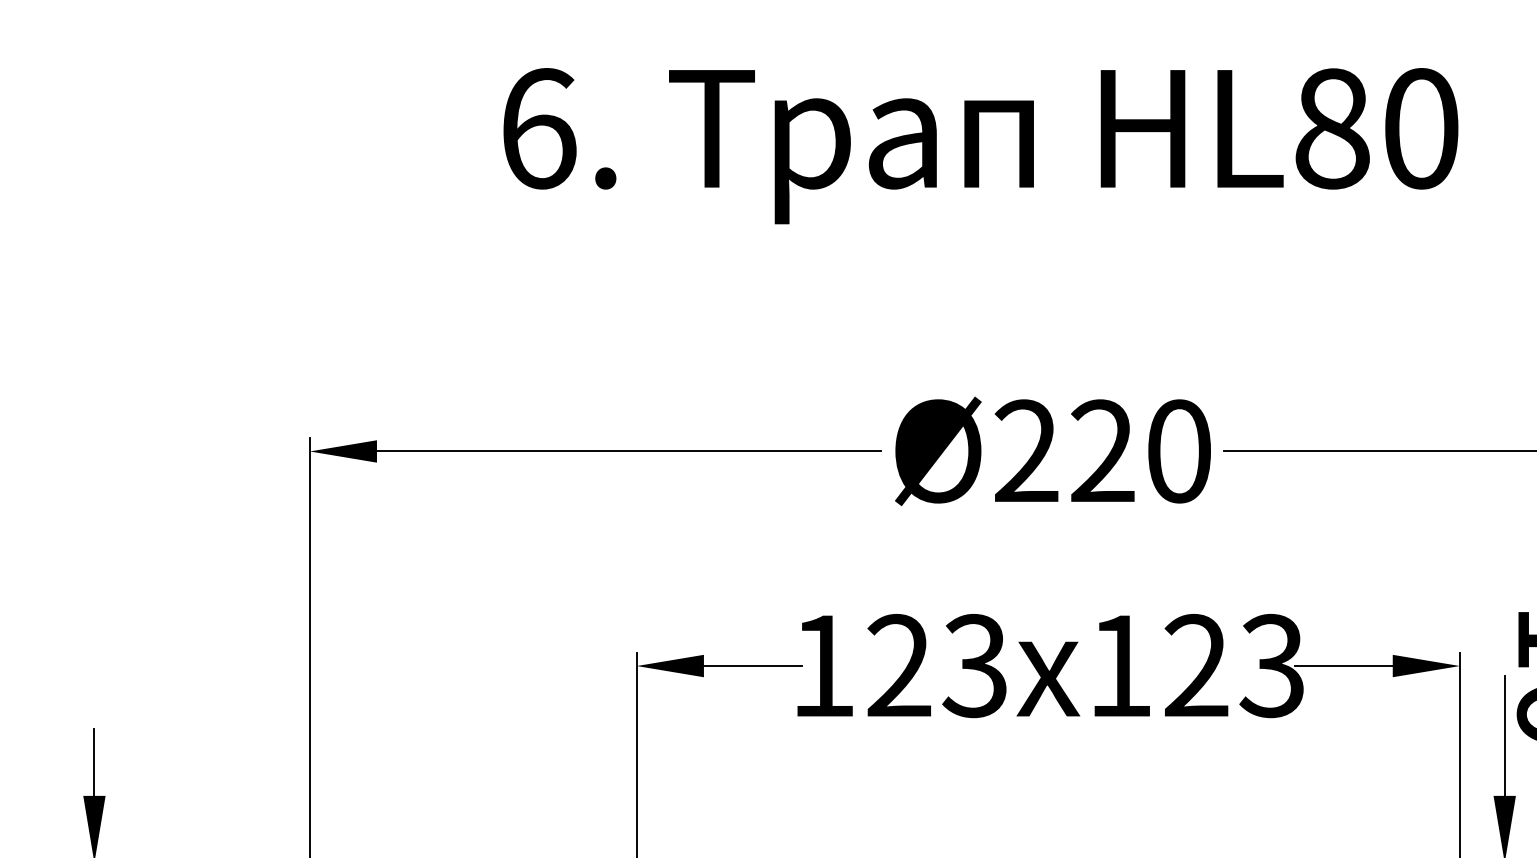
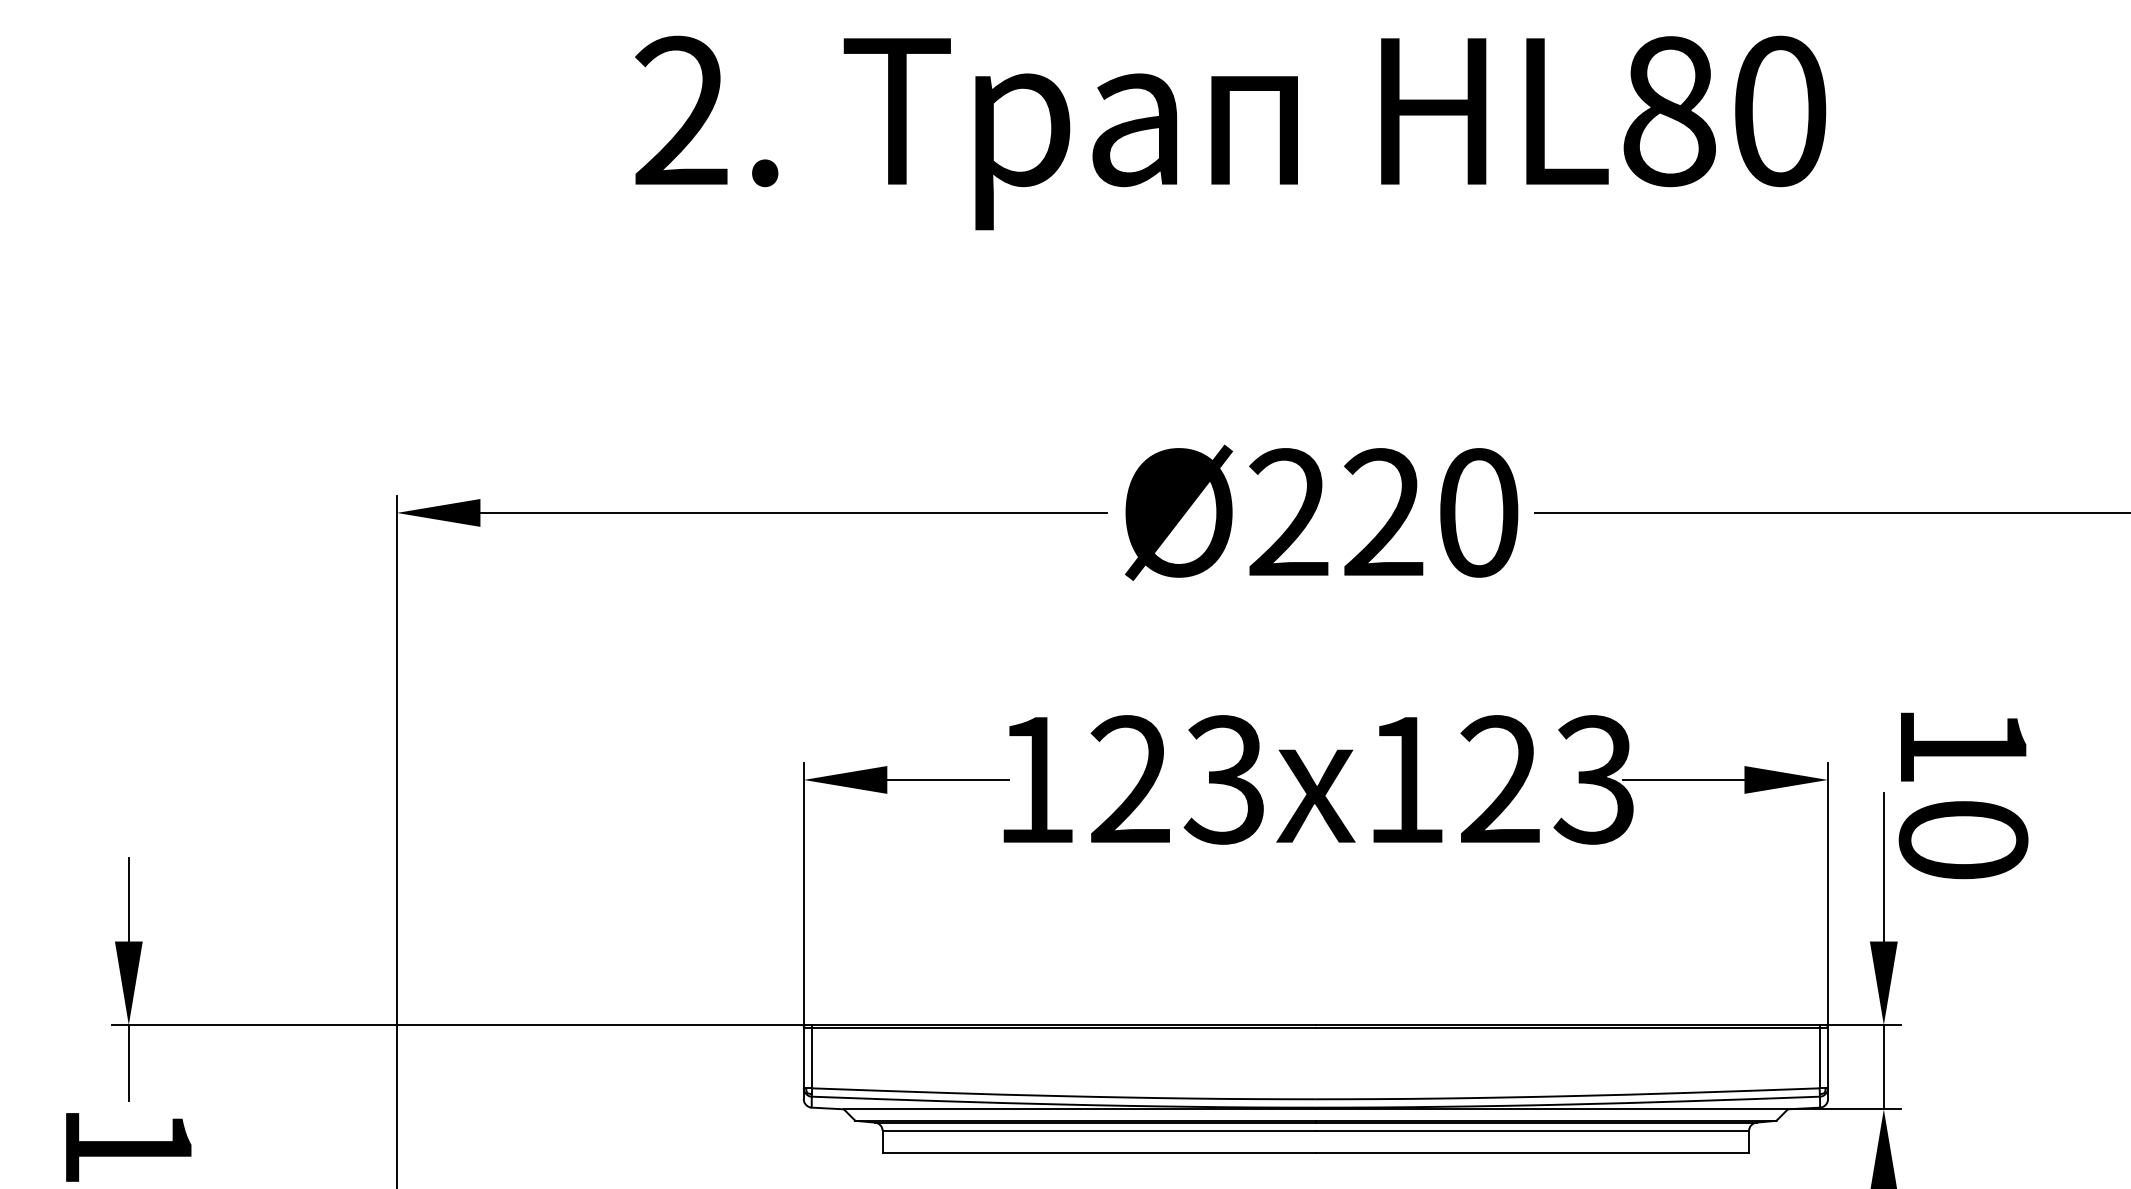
text: (538, 128) -> (681, 111), 6. -> 2.

